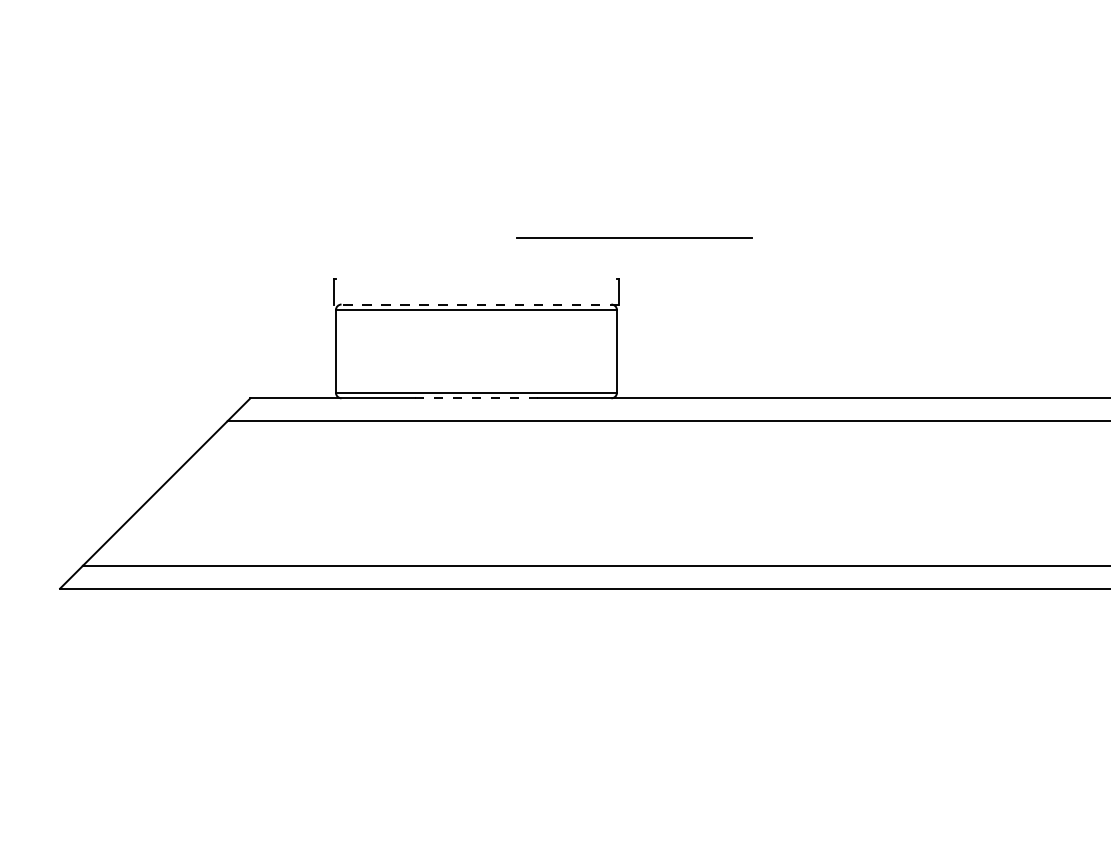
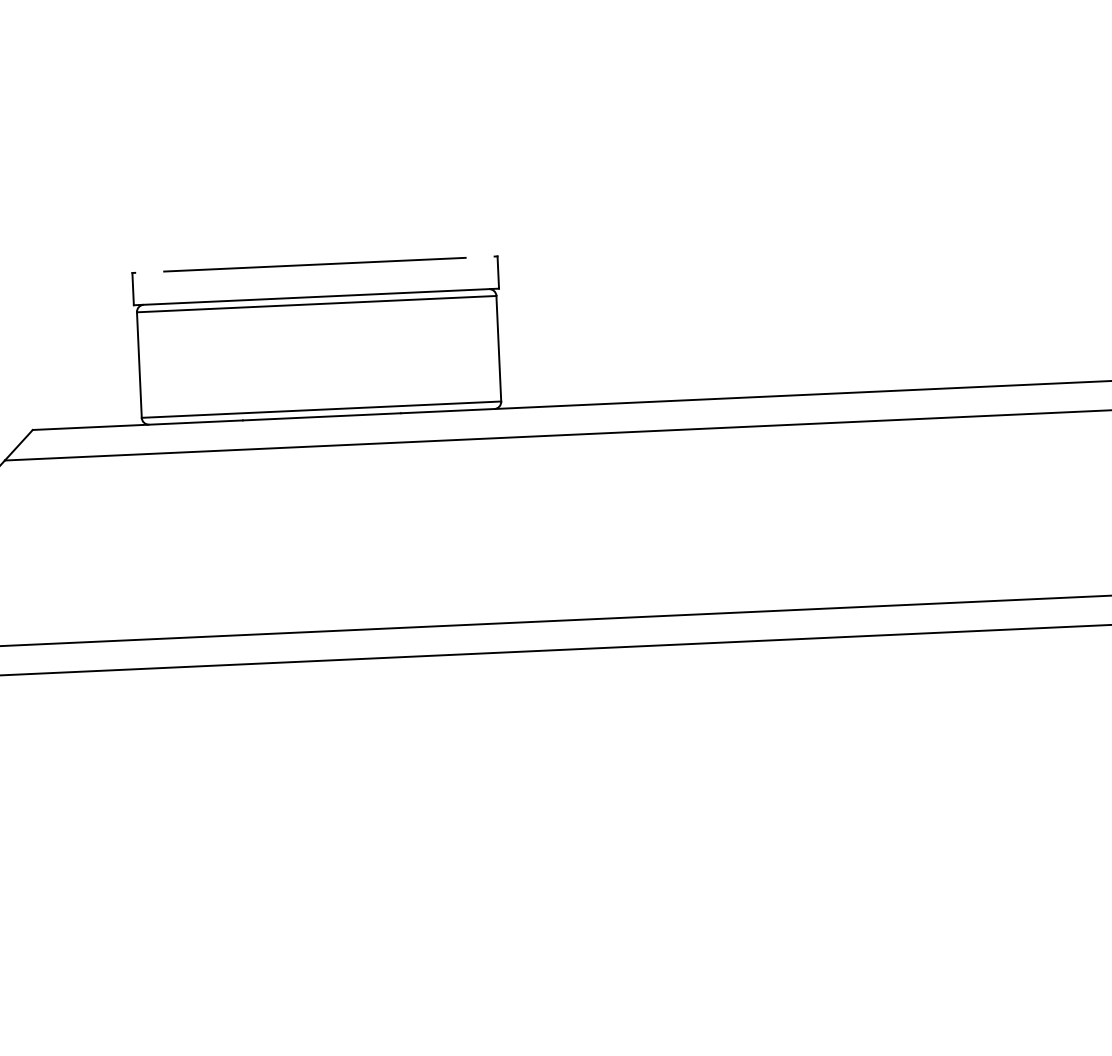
line: (634, 237) -> (314, 263), moved
line: (476, 304) -> (316, 296), dashed -> solid
line: (476, 398) -> (321, 417), dashed -> solid

